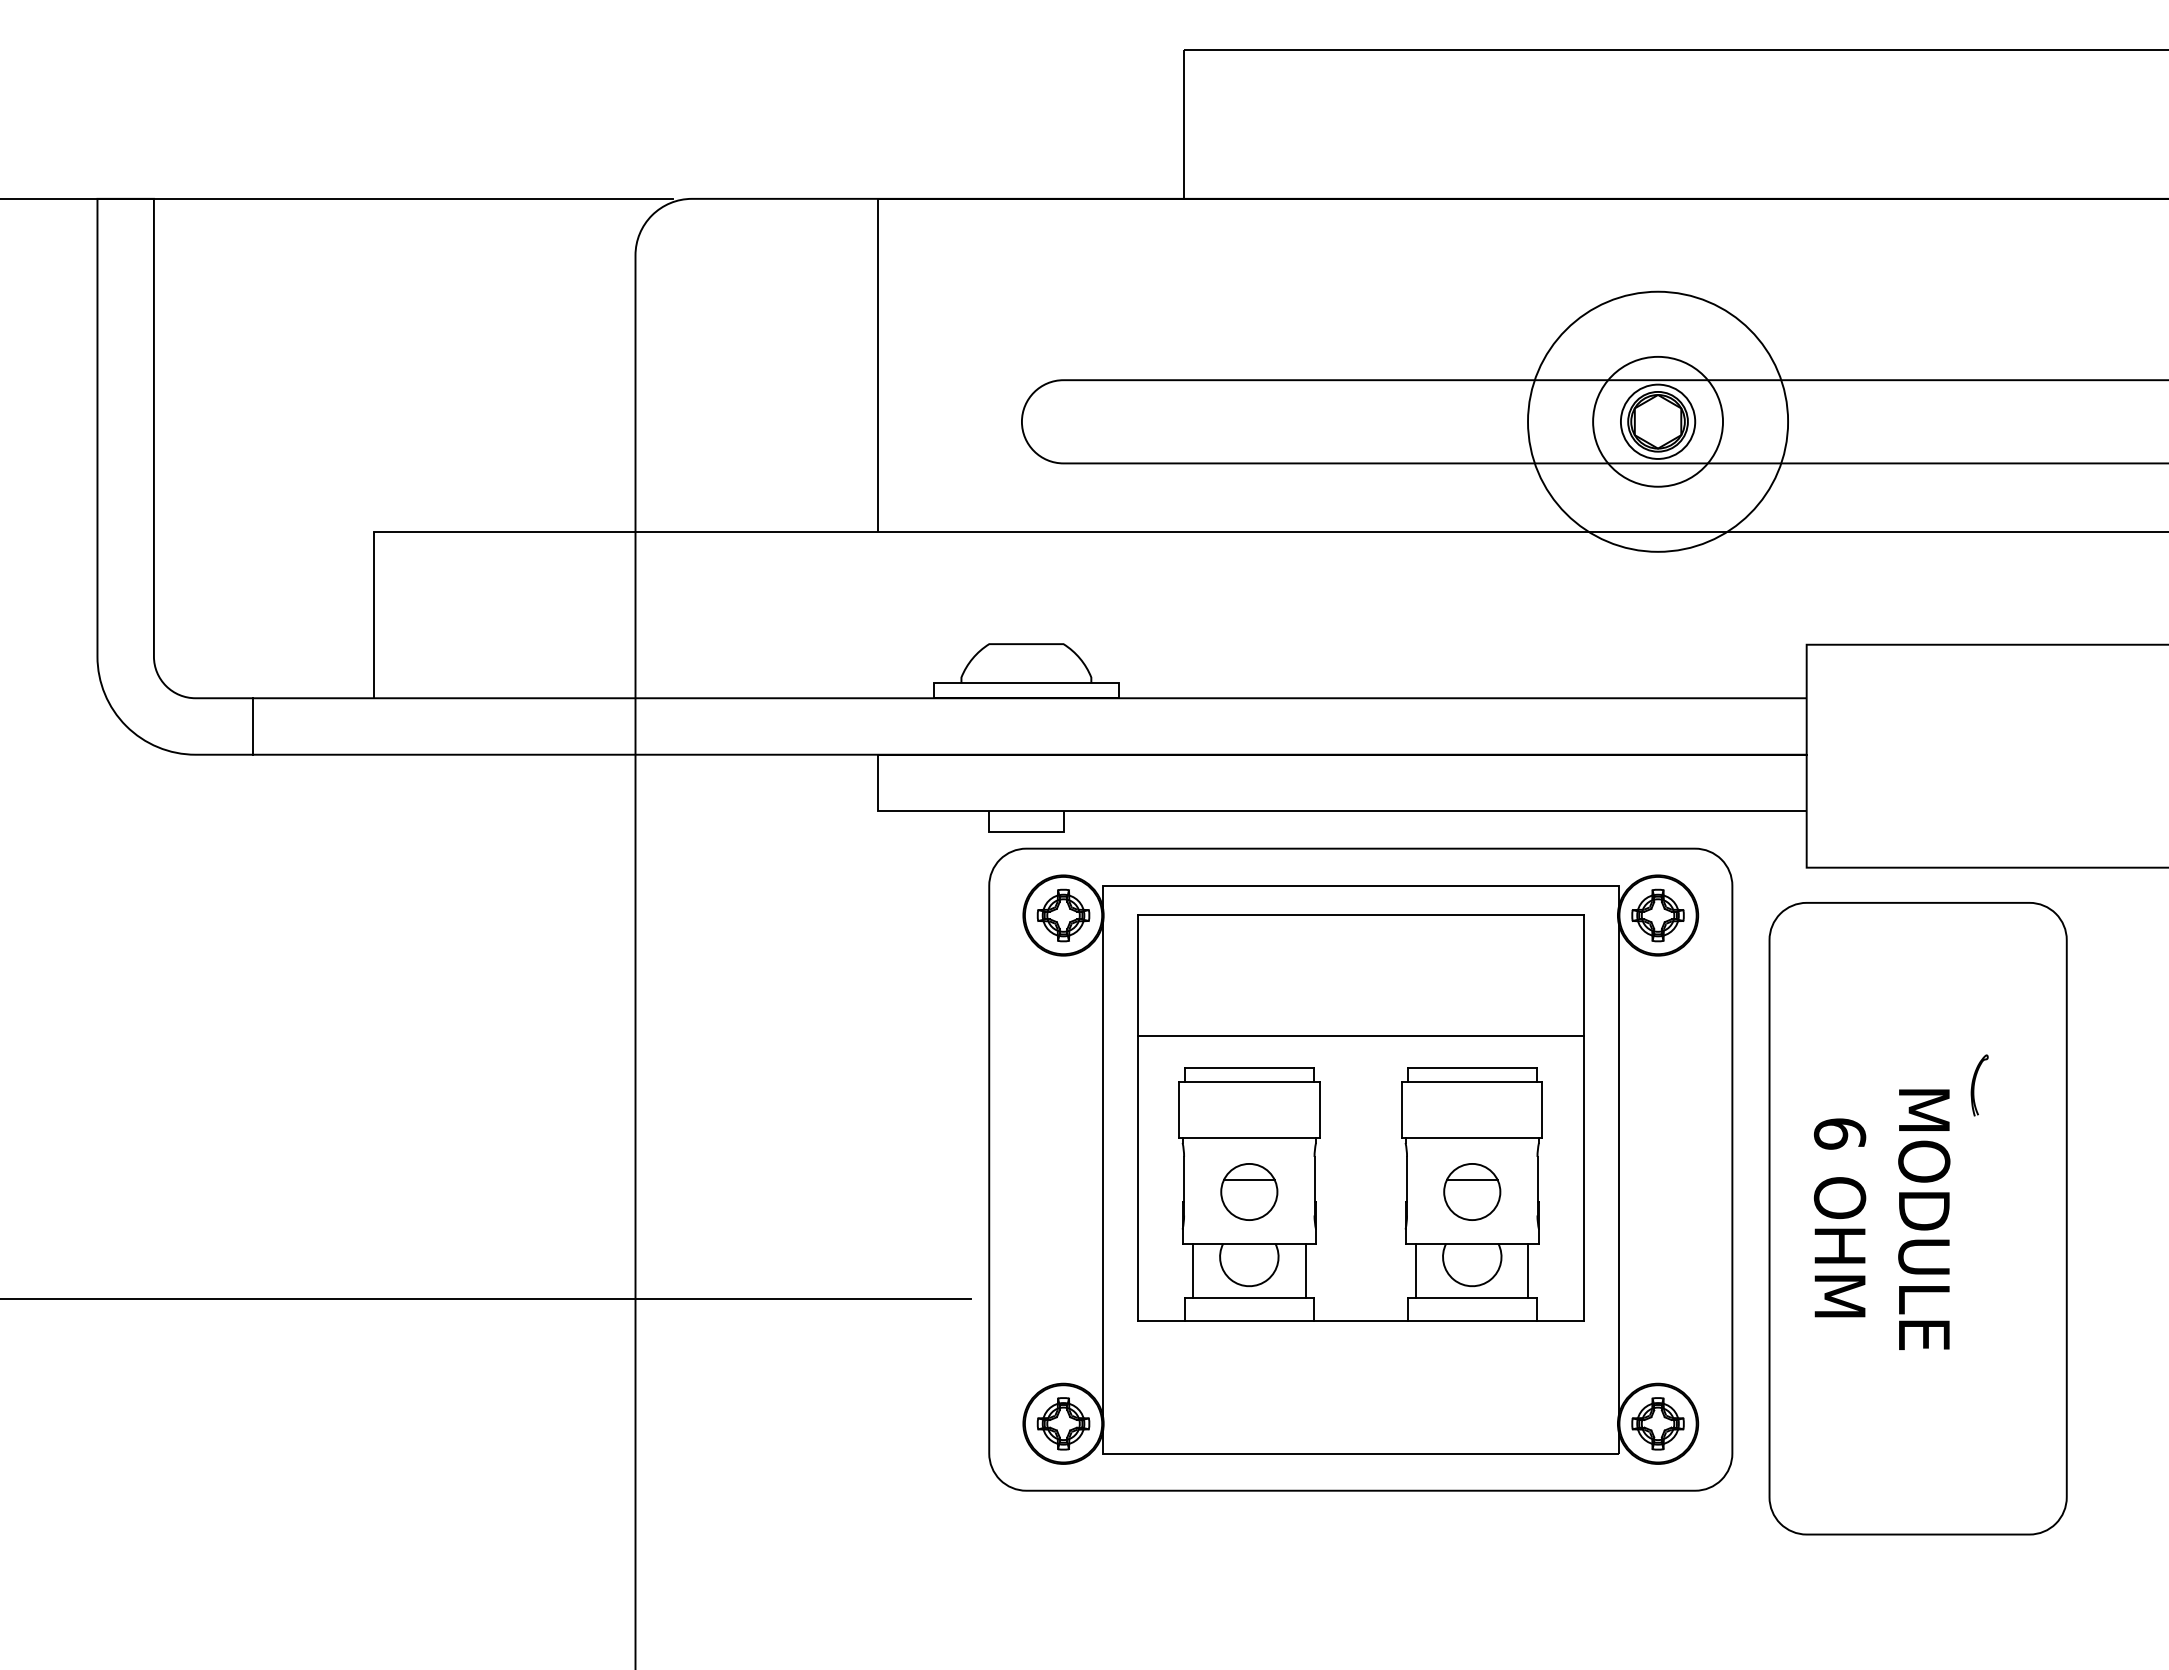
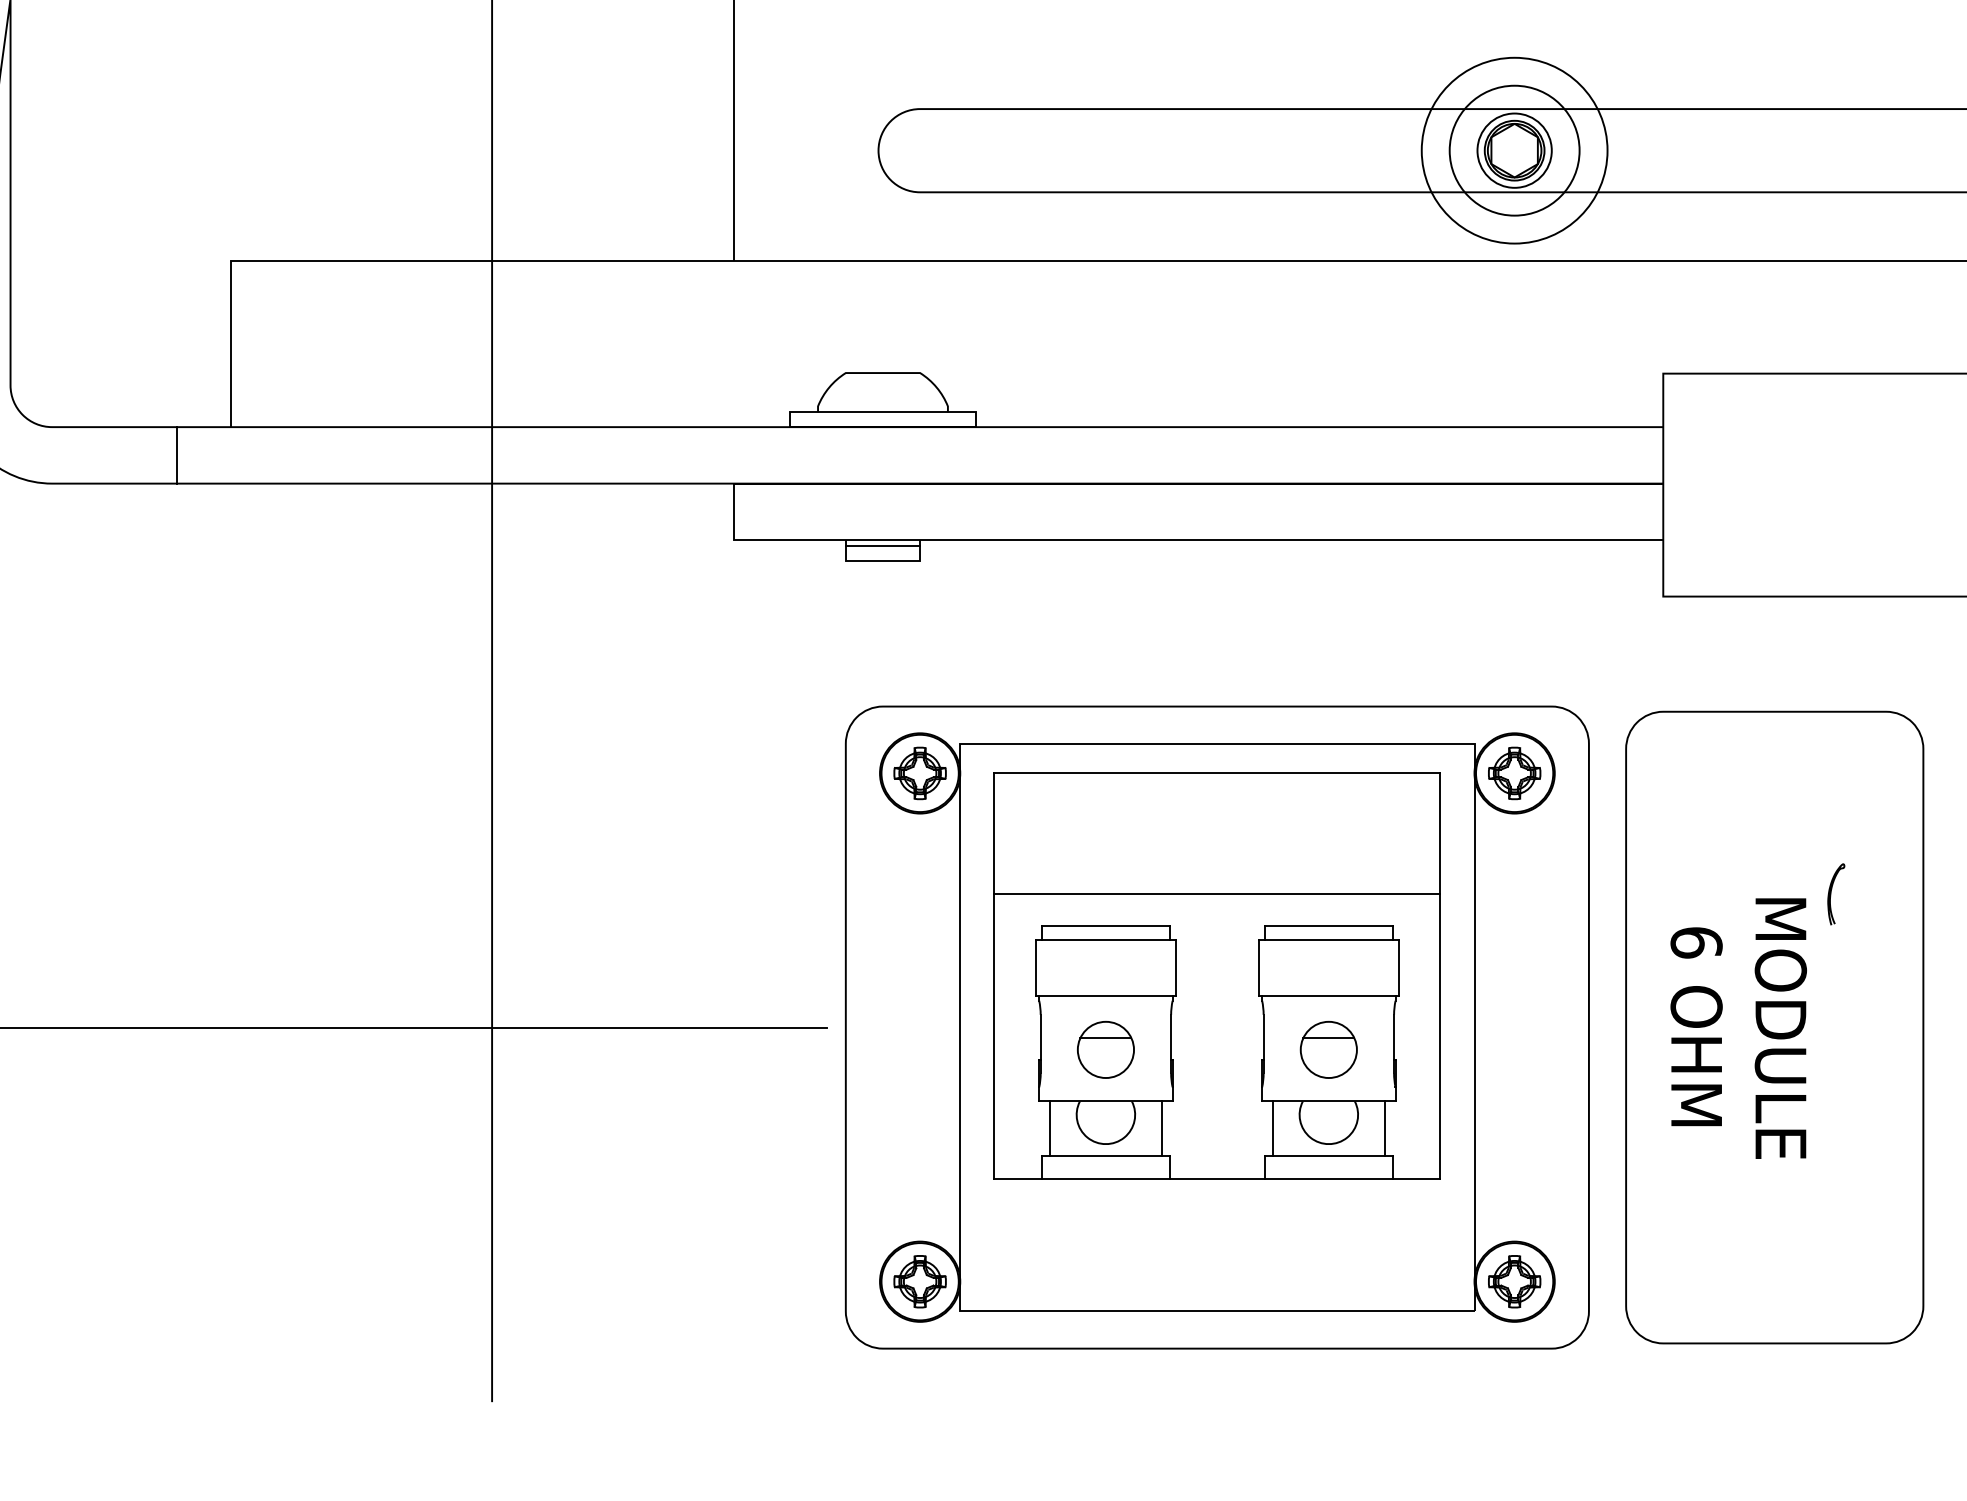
circle: (1657, 421) -> (1514, 150), size x0.71
line: (253, 726) -> (177, 455), moved
line: (1026, 817) -> (883, 546), added
part: (1360, 1169) -> (1217, 1027), moved
part: (1917, 1218) -> (1774, 1027), moved

